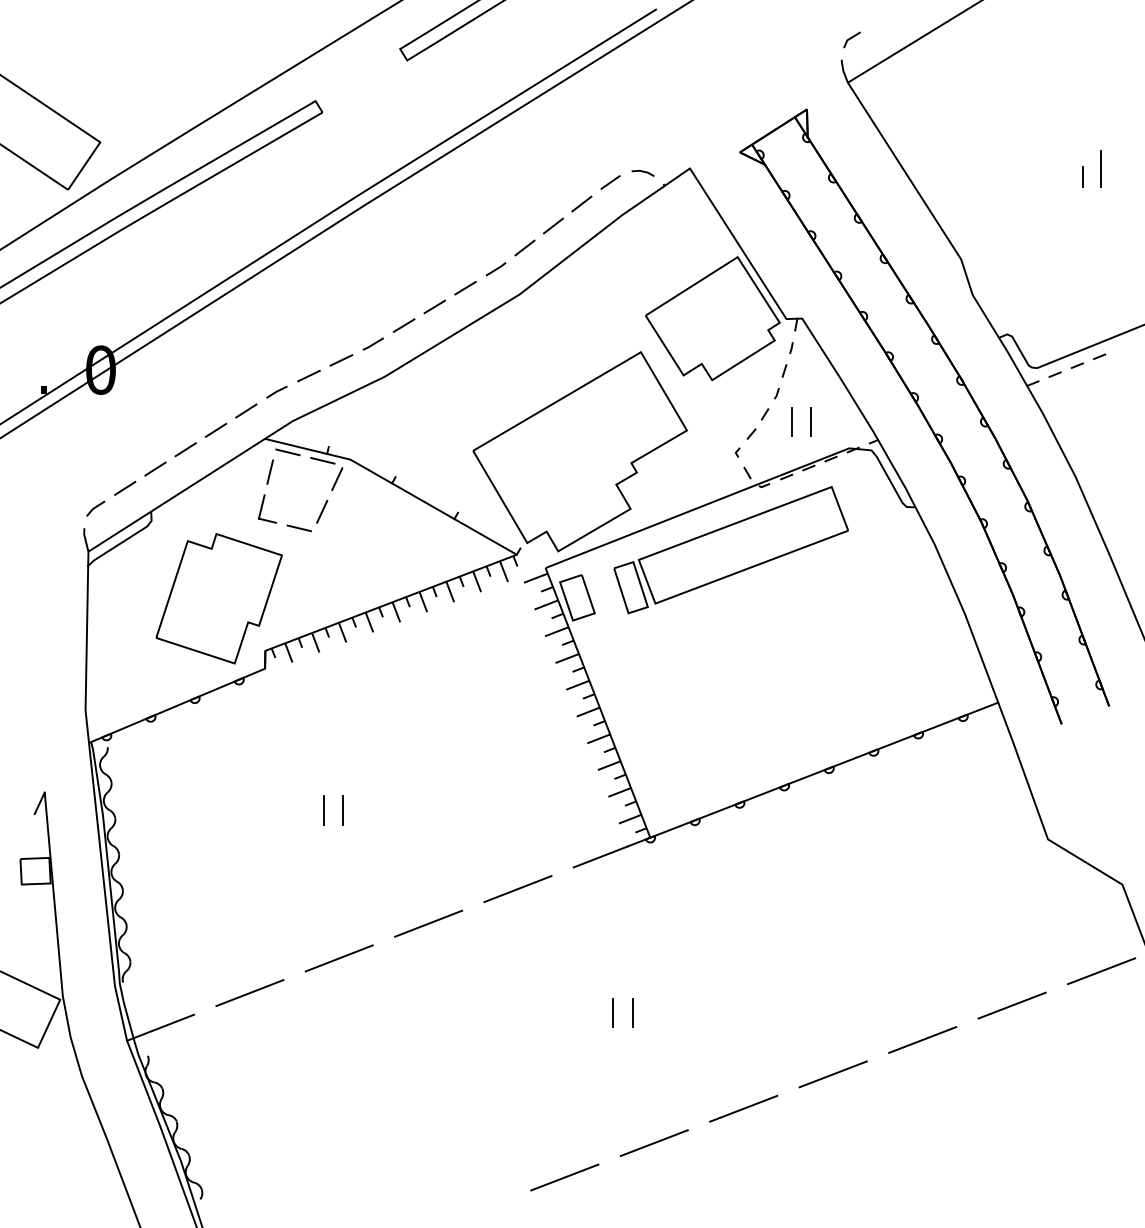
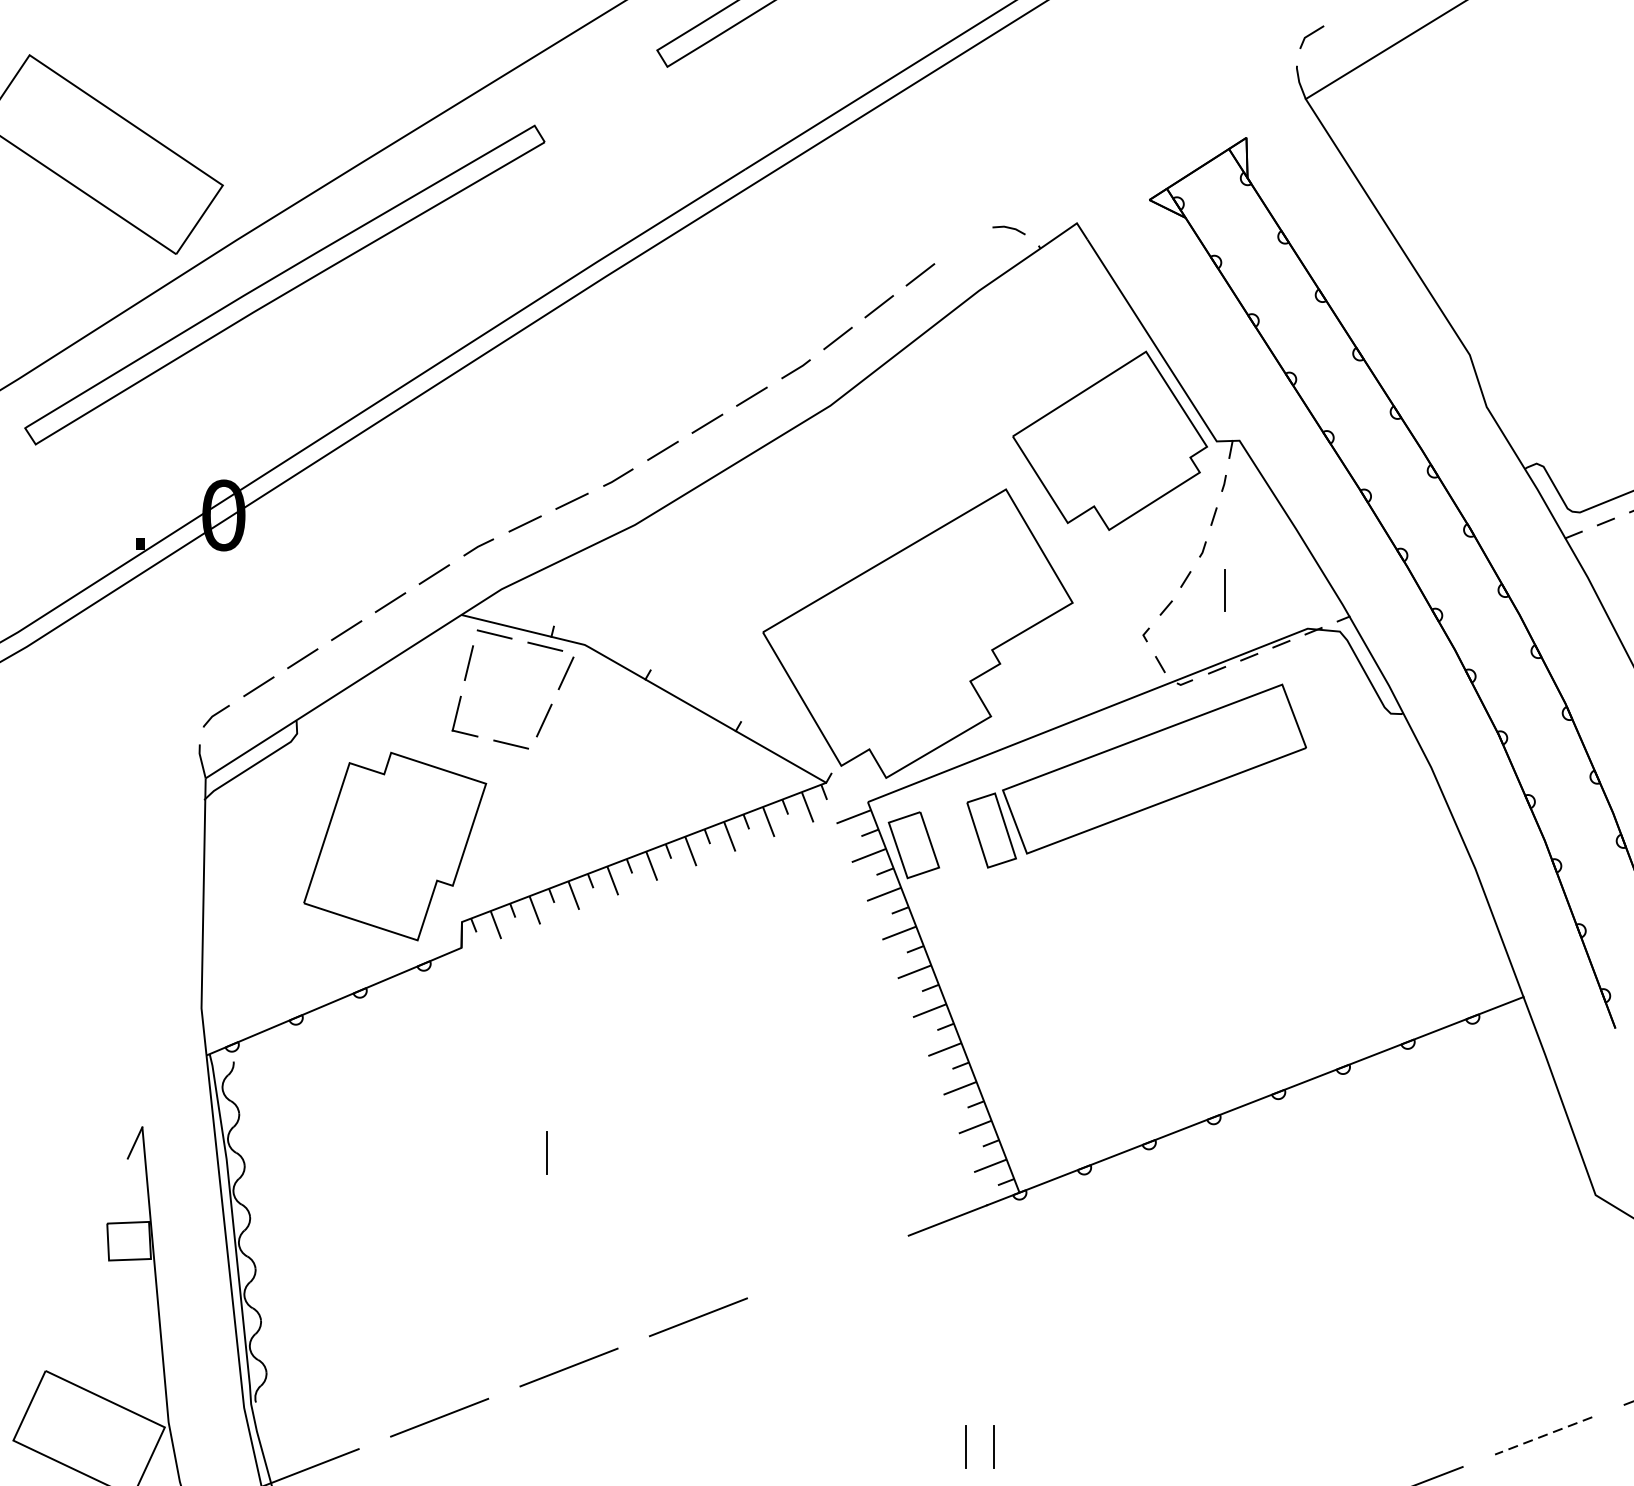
line: (610, 182) -> (961, 243), removed
line: (811, 421) -> (1253, 589), removed
line: (342, 809) -> (573, 1151), removed
line: (517, 889) -> (827, 1267), removed
line: (1012, 1005) -> (1544, 1435), solid -> dashed

